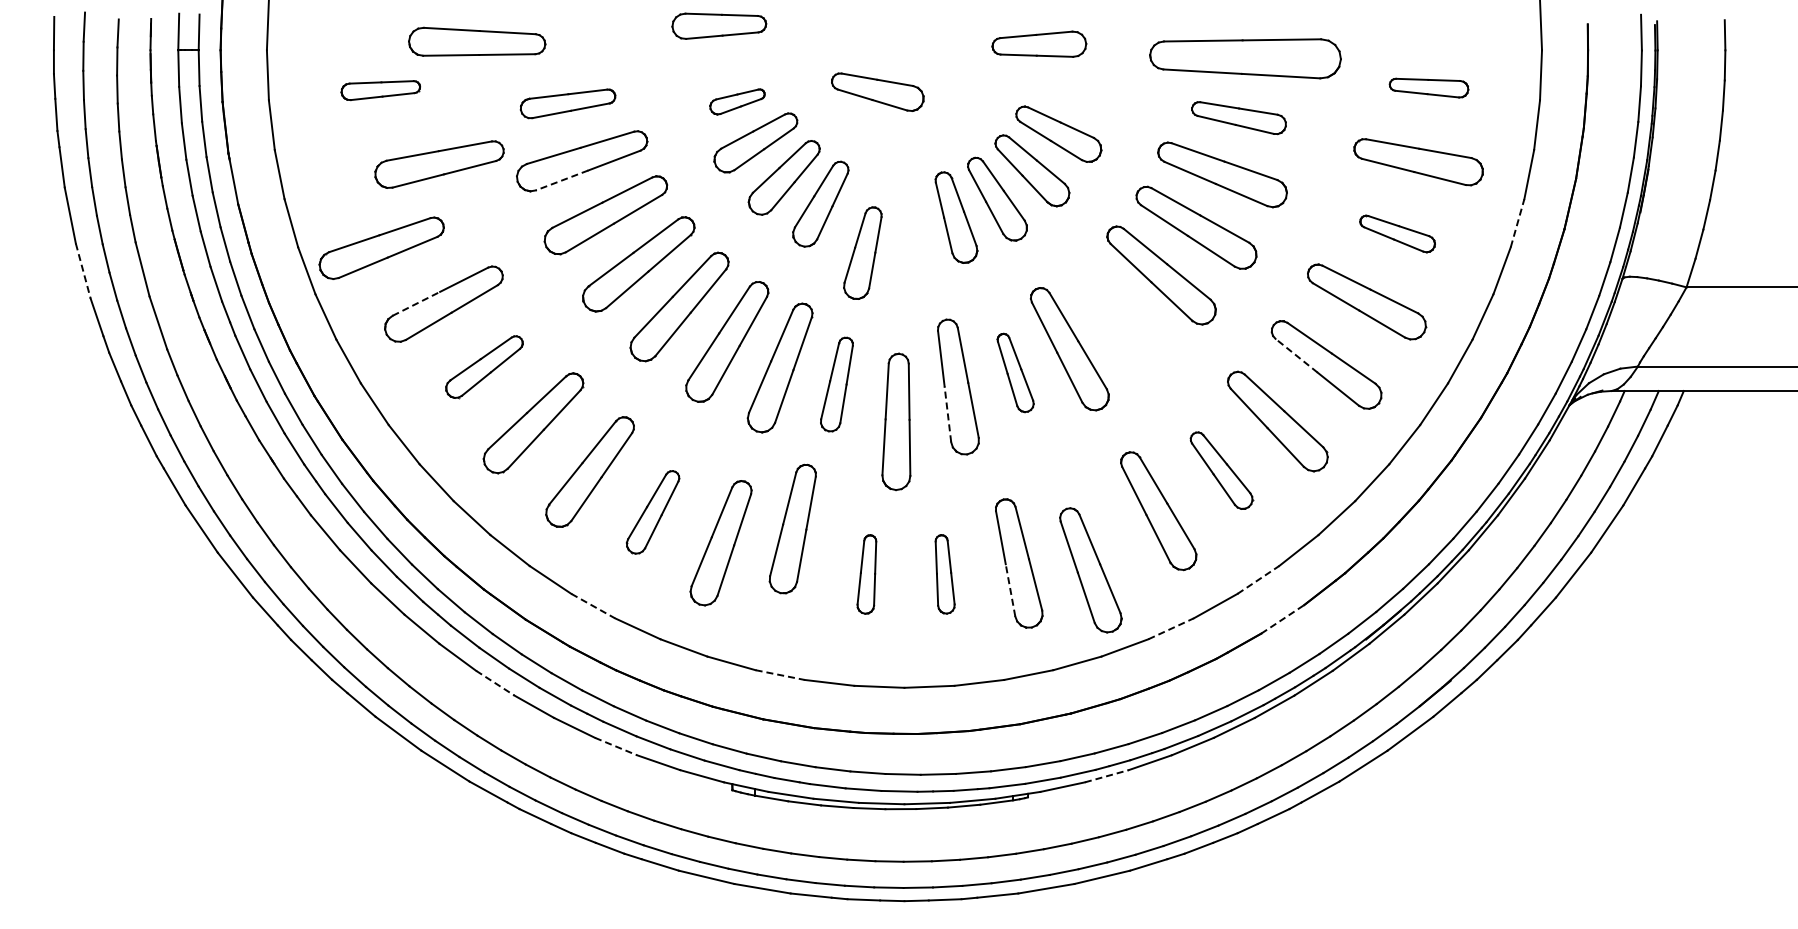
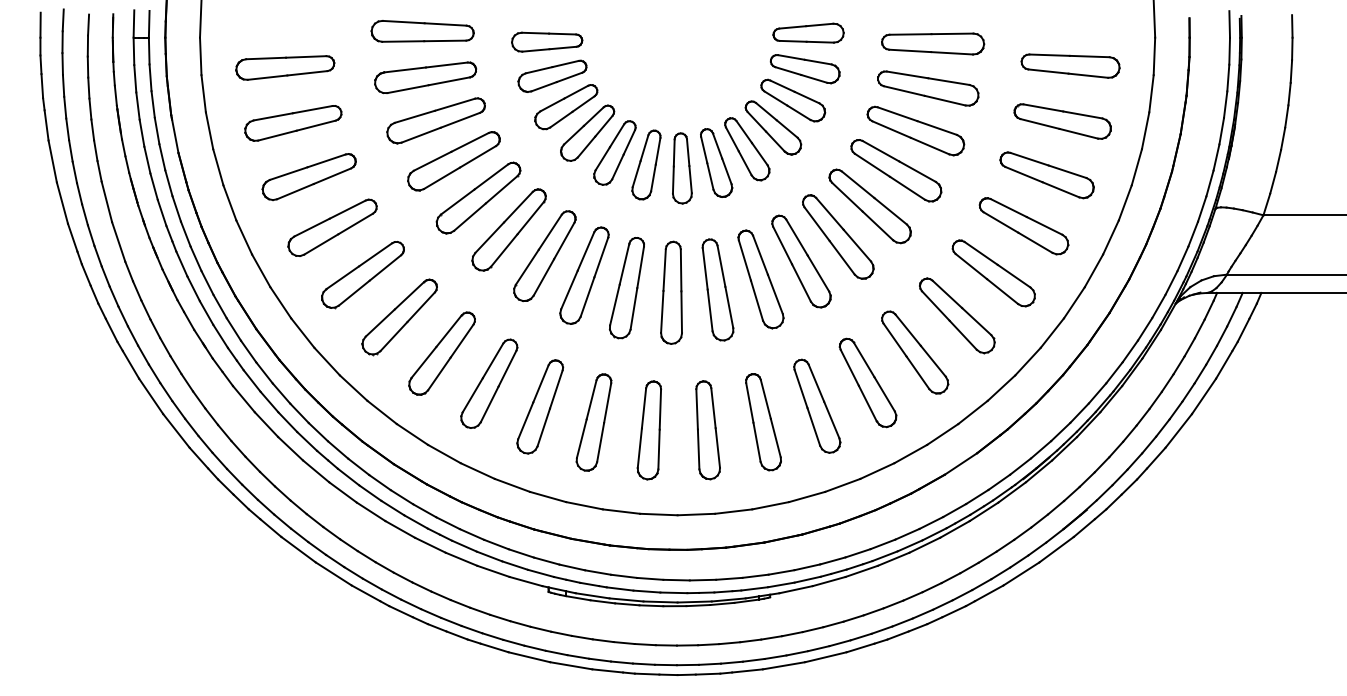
part: (719, 25) -> (547, 41), moved
part: (477, 41) -> (422, 31), moved
part: (1039, 43) -> (808, 32), moved
part: (1245, 58) -> (933, 43), size x0.71
part: (1428, 87) -> (1070, 65), size x1.67
part: (380, 90) -> (285, 67), size x1.67
part: (877, 91) -> (804, 68), moved
part: (737, 101) -> (552, 76), size x1.67
part: (567, 103) -> (425, 77), size x1.43
part: (1238, 117) -> (927, 88), size x1.43
part: (439, 164) -> (293, 123), moved
line: (561, 180) -> (420, 135), dashed -> solid
line: (1517, 222) -> (1136, 166), dashed -> solid
part: (910, 224) -> (682, 168), added
part: (1397, 233) -> (1046, 174), size x1.67
part: (381, 247) -> (309, 176), moved
part: (862, 252) -> (646, 164), moved
line: (83, 271) -> (62, 203), dashed -> solid
line: (416, 303) -> (312, 227), dashed -> solid
part: (1118, 316) -> (837, 237), added
line: (1296, 355) -> (971, 266), dashed -> solid
part: (484, 367) -> (362, 275), size x1.43
part: (1015, 372) -> (760, 279), size x1.67
part: (836, 384) -> (626, 288), size x1.43
line: (947, 413) -> (709, 309), dashed -> solid
part: (896, 421) -> (671, 292), moved
part: (1221, 470) -> (915, 352), size x1.43
part: (652, 512) -> (488, 383), size x1.43
part: (792, 528) -> (593, 422), moved
part: (1090, 570) -> (816, 406), moved
part: (866, 574) -> (649, 430), size x1.67
part: (944, 574) -> (707, 430), size x1.67
line: (1258, 579) -> (942, 434), dashed -> solid
line: (1010, 590) -> (757, 442), dashed -> solid
line: (593, 606) -> (444, 454), dashed -> solid
line: (1282, 619) -> (960, 464), dashed -> solid
line: (1171, 628) -> (877, 470), dashed -> solid
line: (780, 675) -> (584, 506), dashed -> solid
line: (495, 683) -> (371, 512), dashed -> solid
line: (616, 746) -> (461, 559), dashed -> solid
line: (1106, 776) -> (828, 581), dashed -> solid

